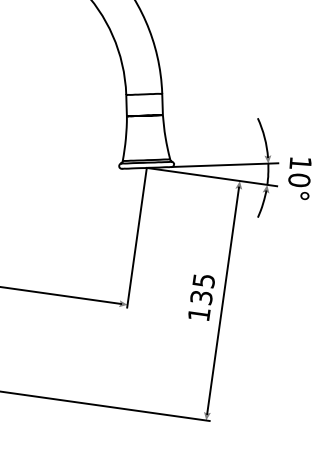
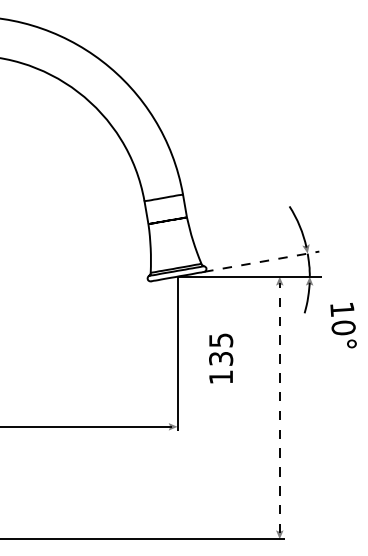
line: (226, 165) -> (262, 261), solid -> dashed
text: (299, 178) -> (343, 325), moved
text: (201, 297) -> (221, 358), moved
line: (222, 300) -> (279, 407), solid -> dashed

